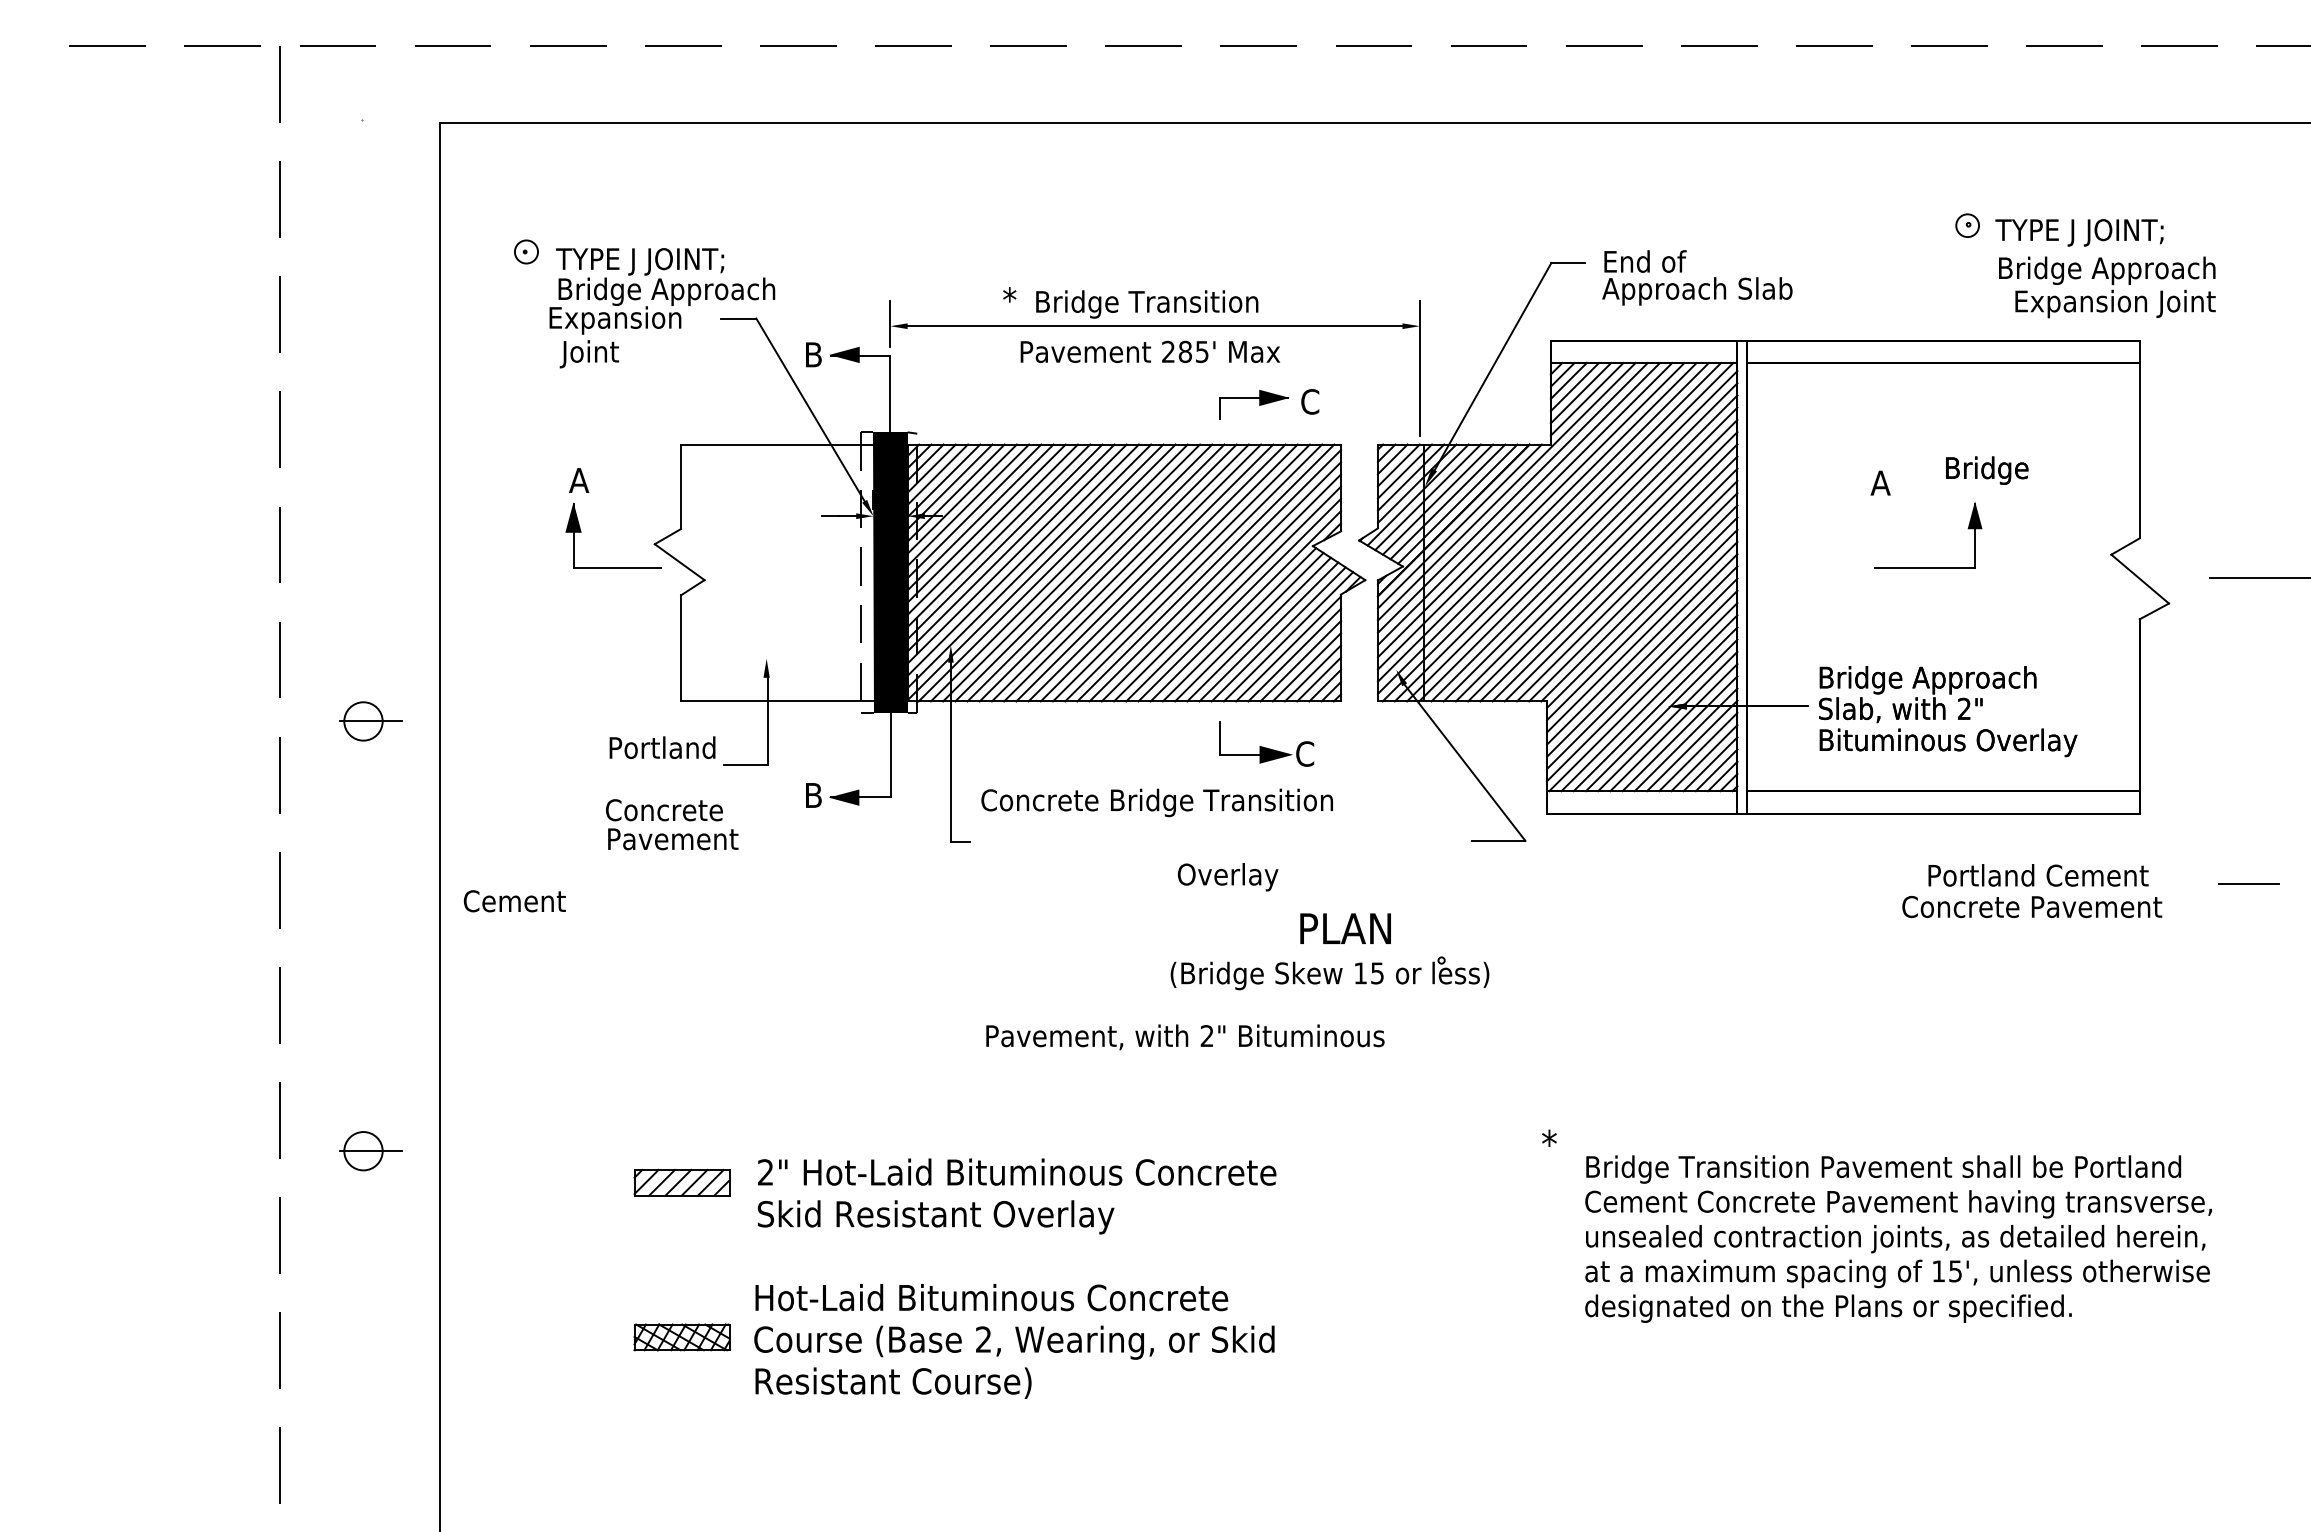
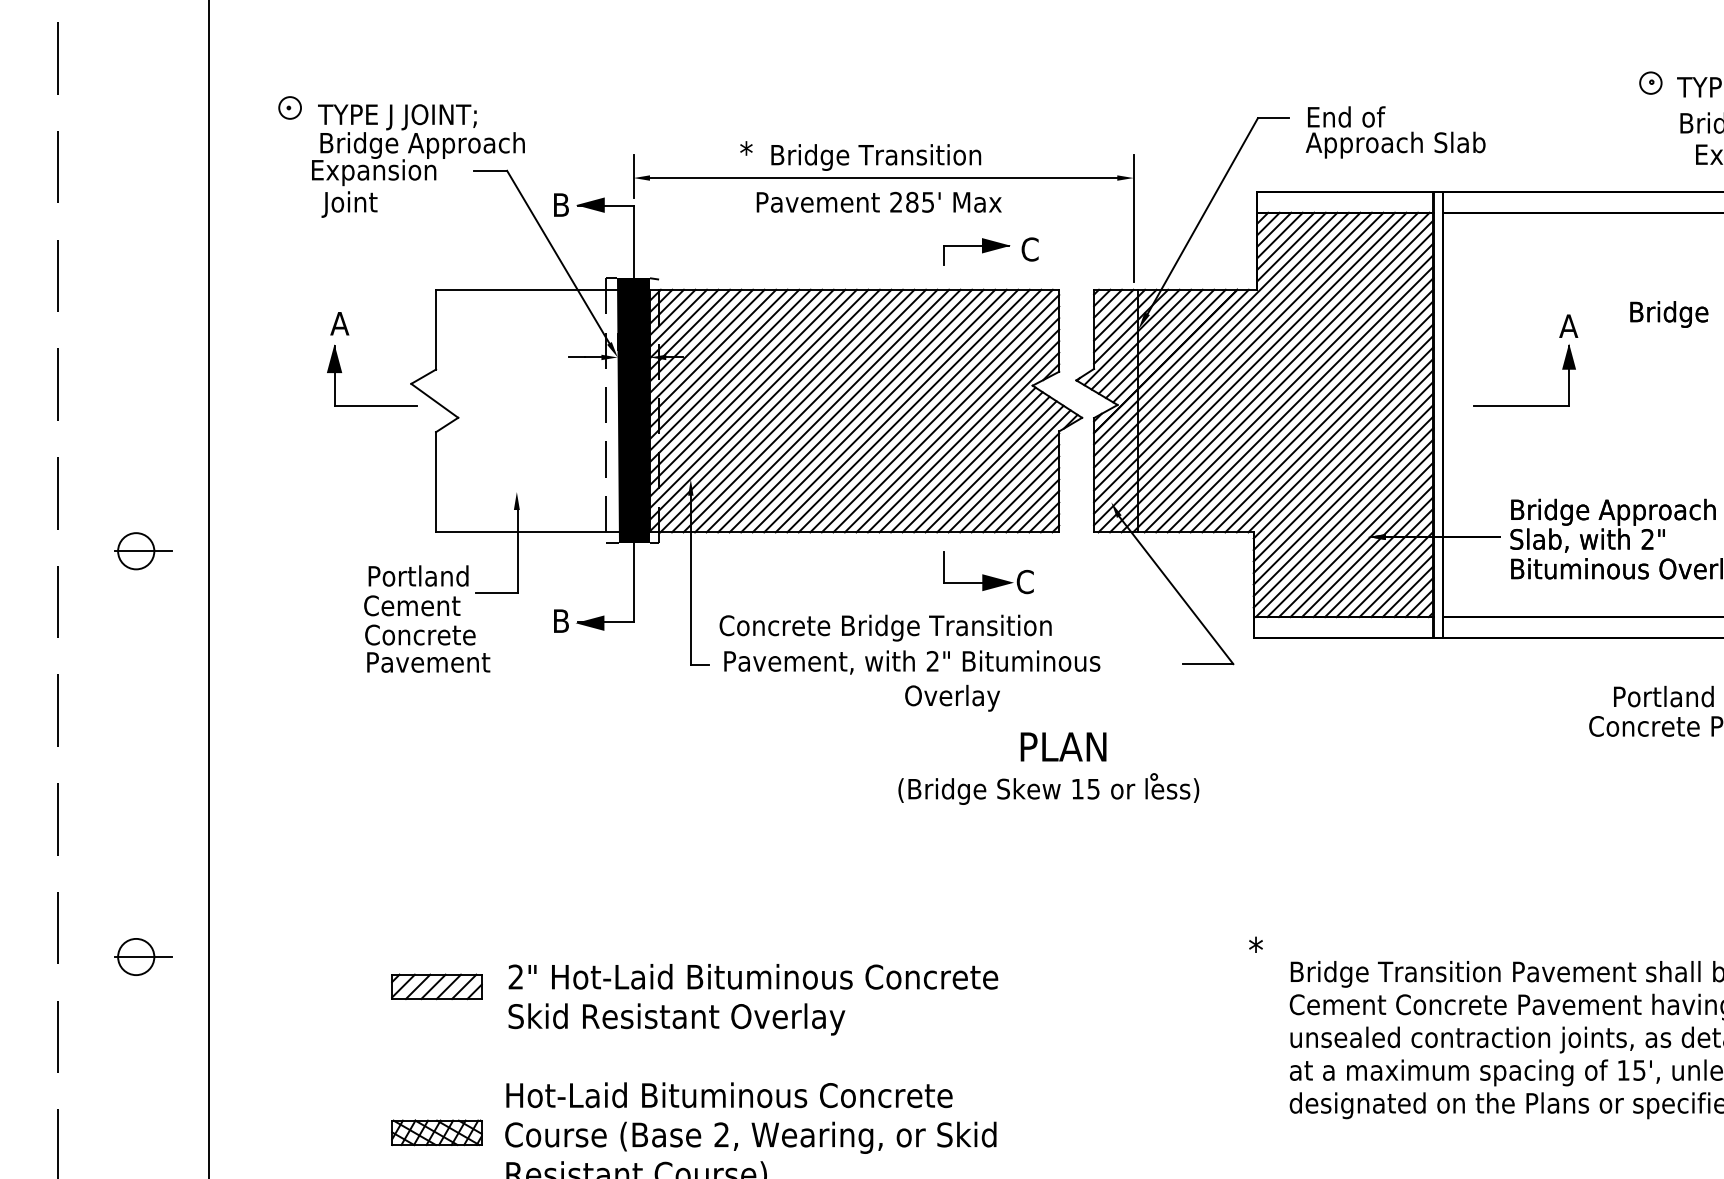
part: (1928, 567) -> (1525, 405), moved
text: (514, 901) -> (411, 606), moved
text: (1185, 1037) -> (912, 662), moved

